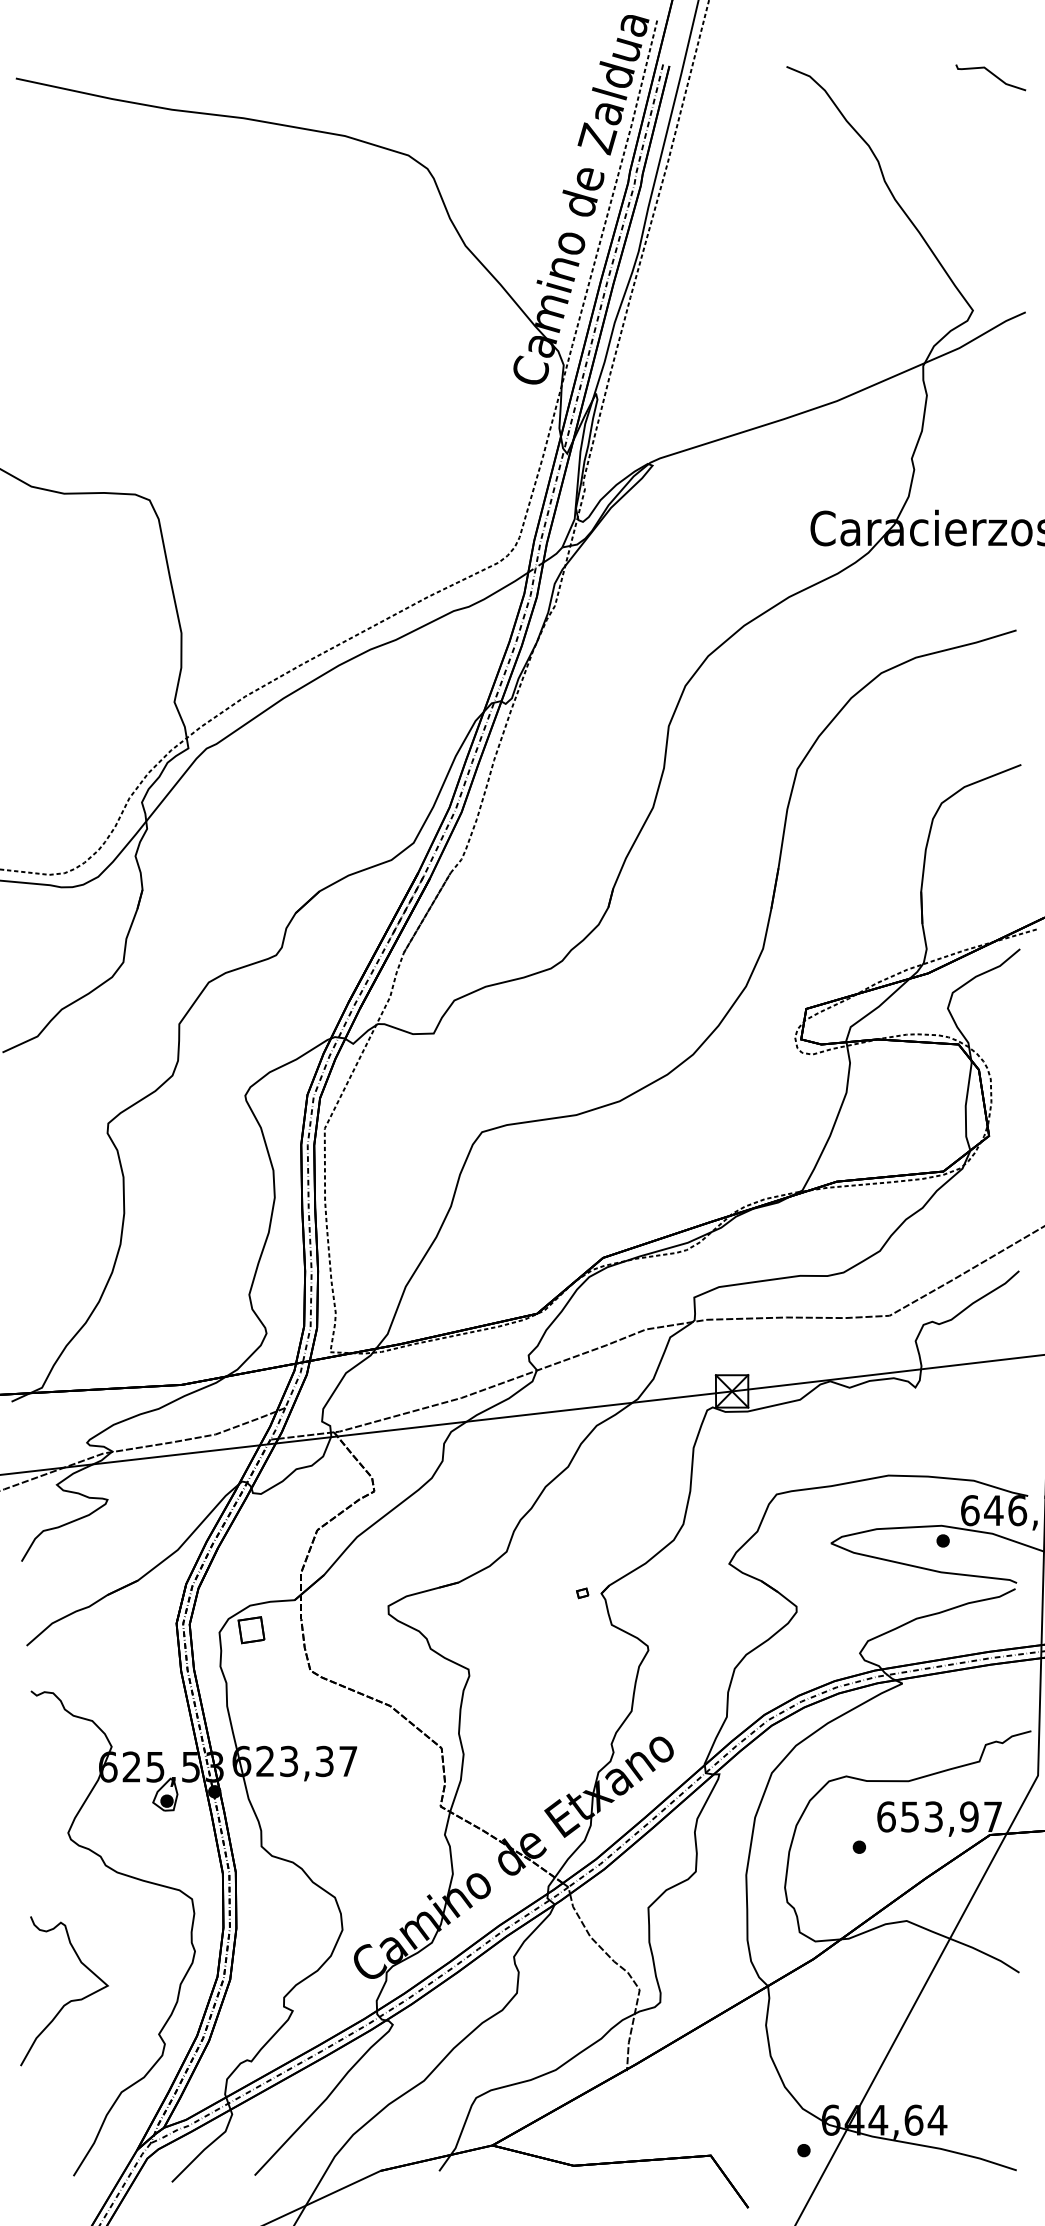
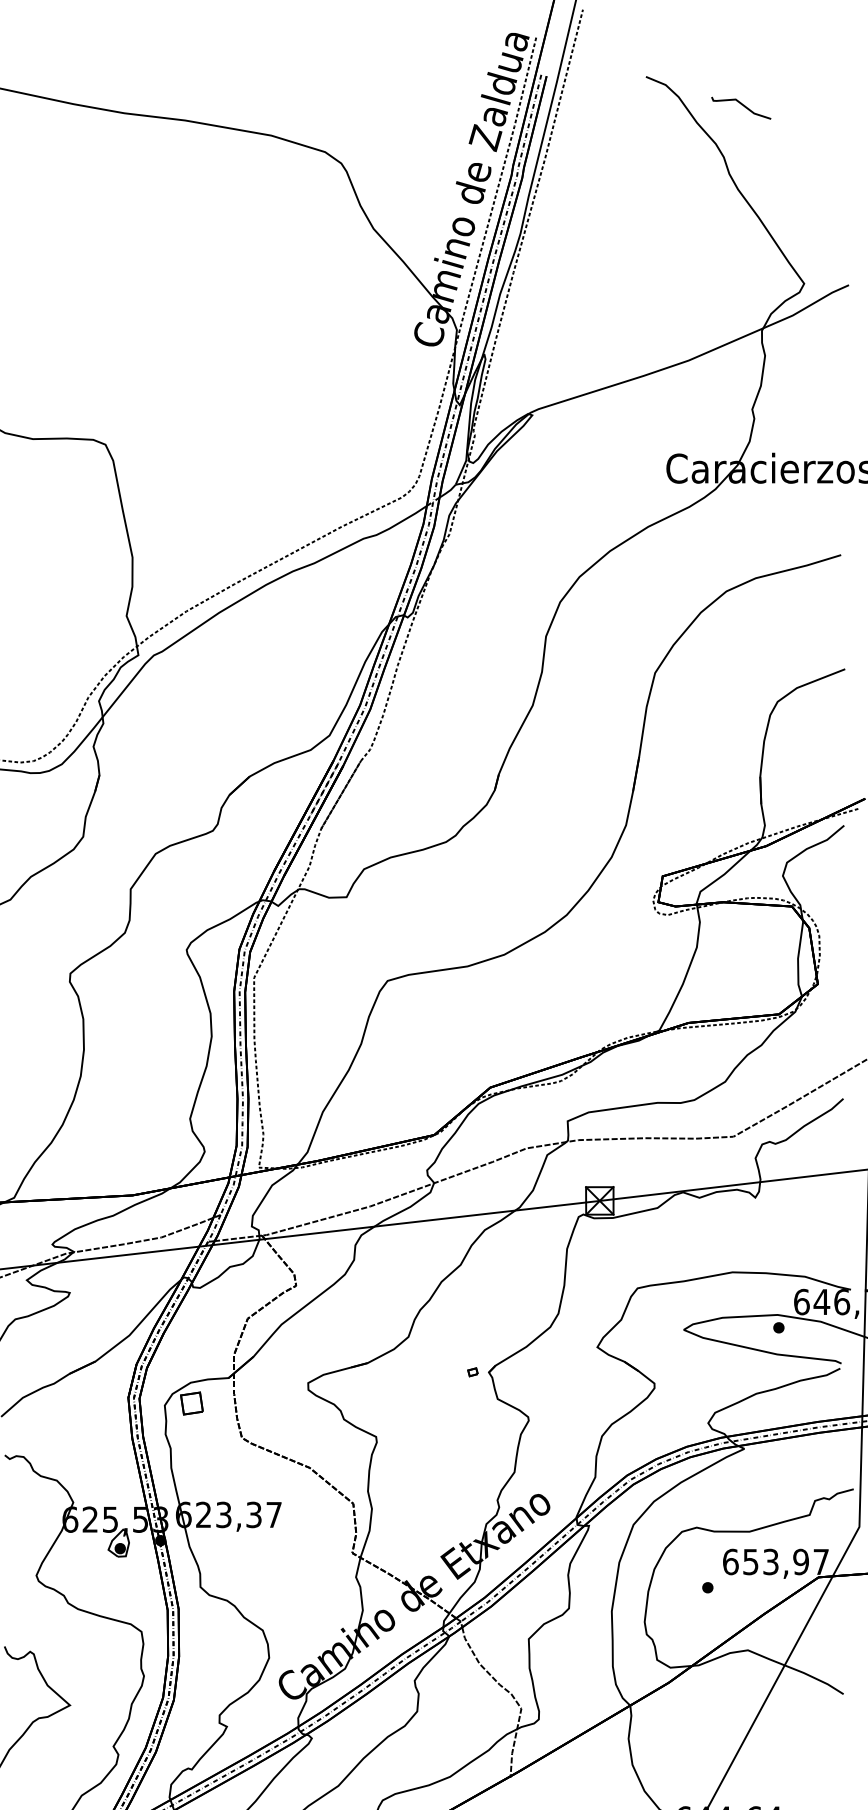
curve: (991, 74) -> (741, 105), moved

